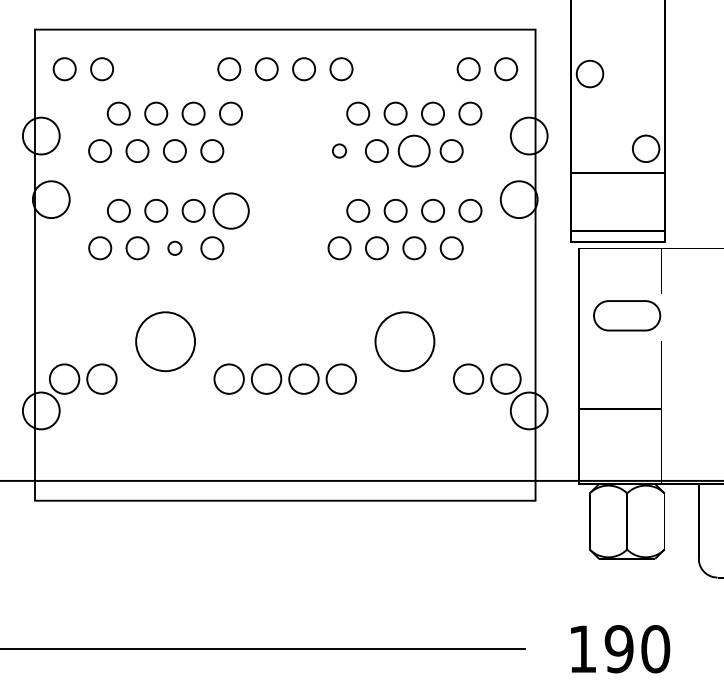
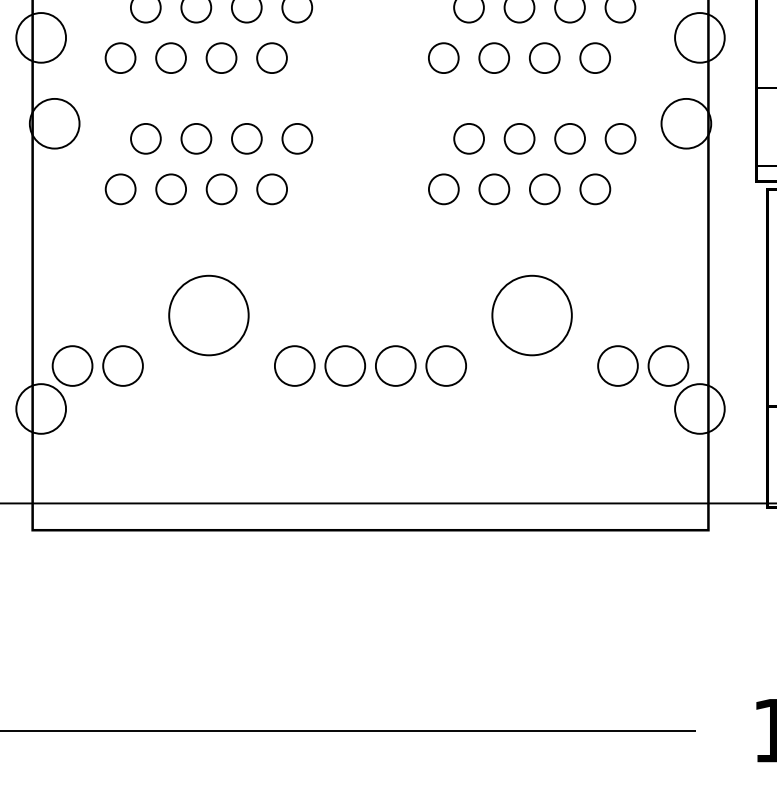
circle: (339, 150) -> (443, 57), size x1.67
circle: (414, 150) -> (545, 57), size x0.71
circle: (230, 210) -> (296, 138), size x0.62
circle: (174, 248) -> (220, 189), size x1.67

